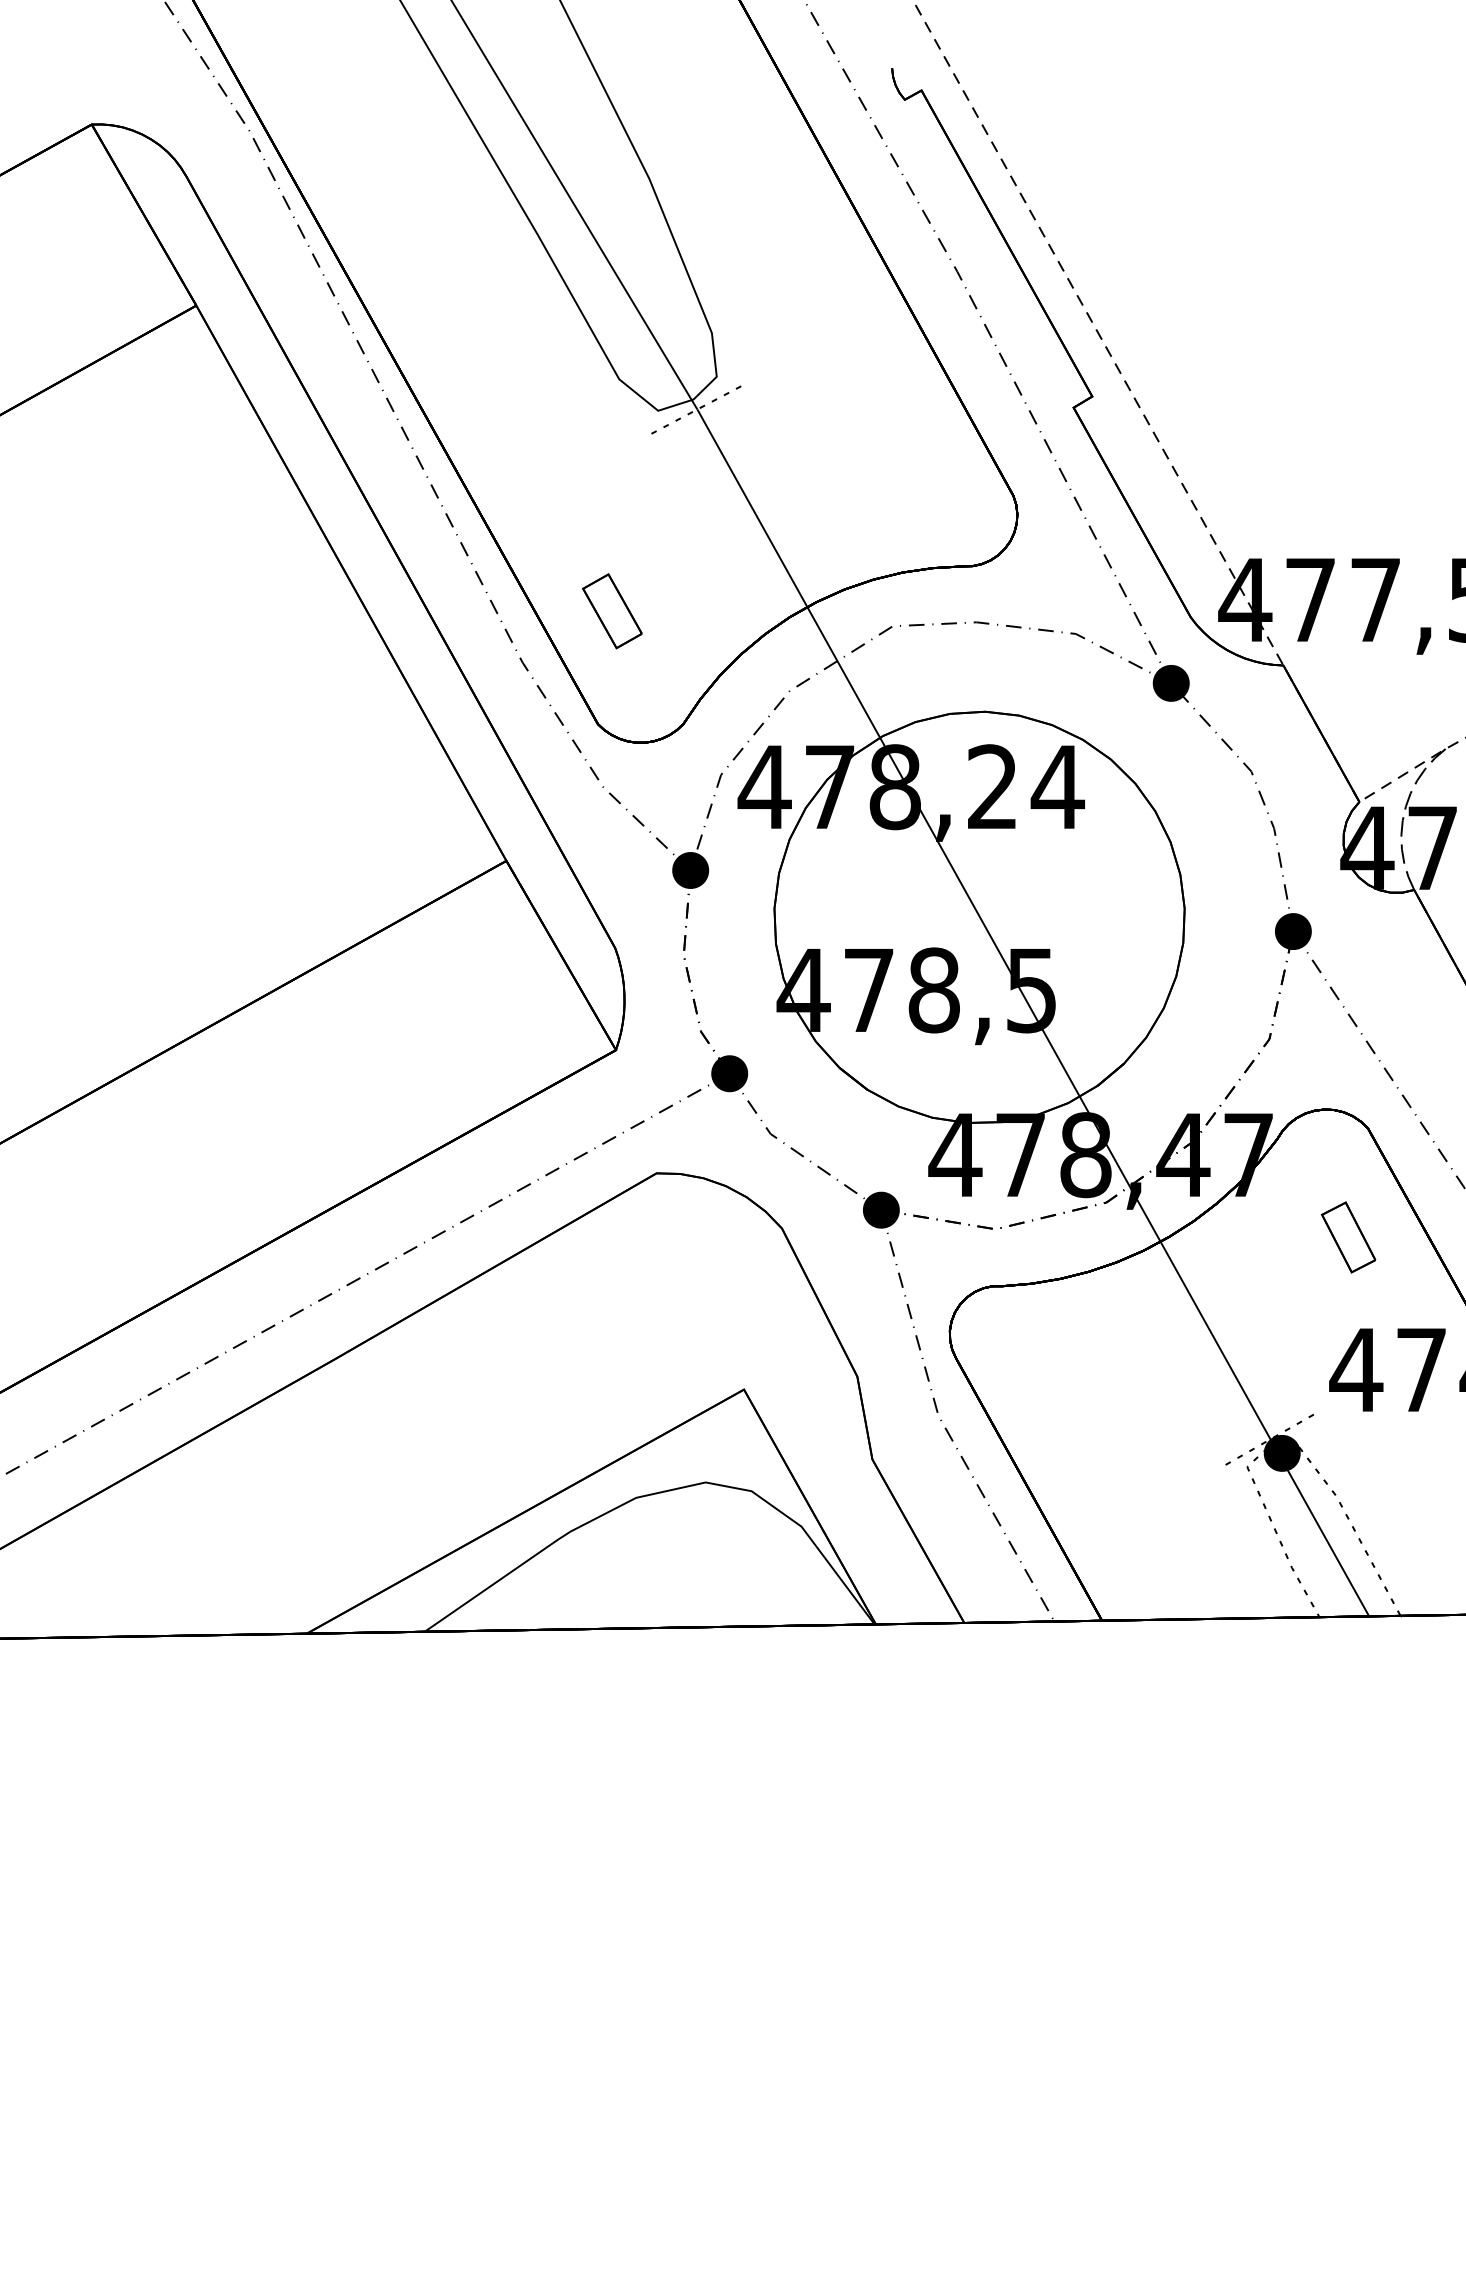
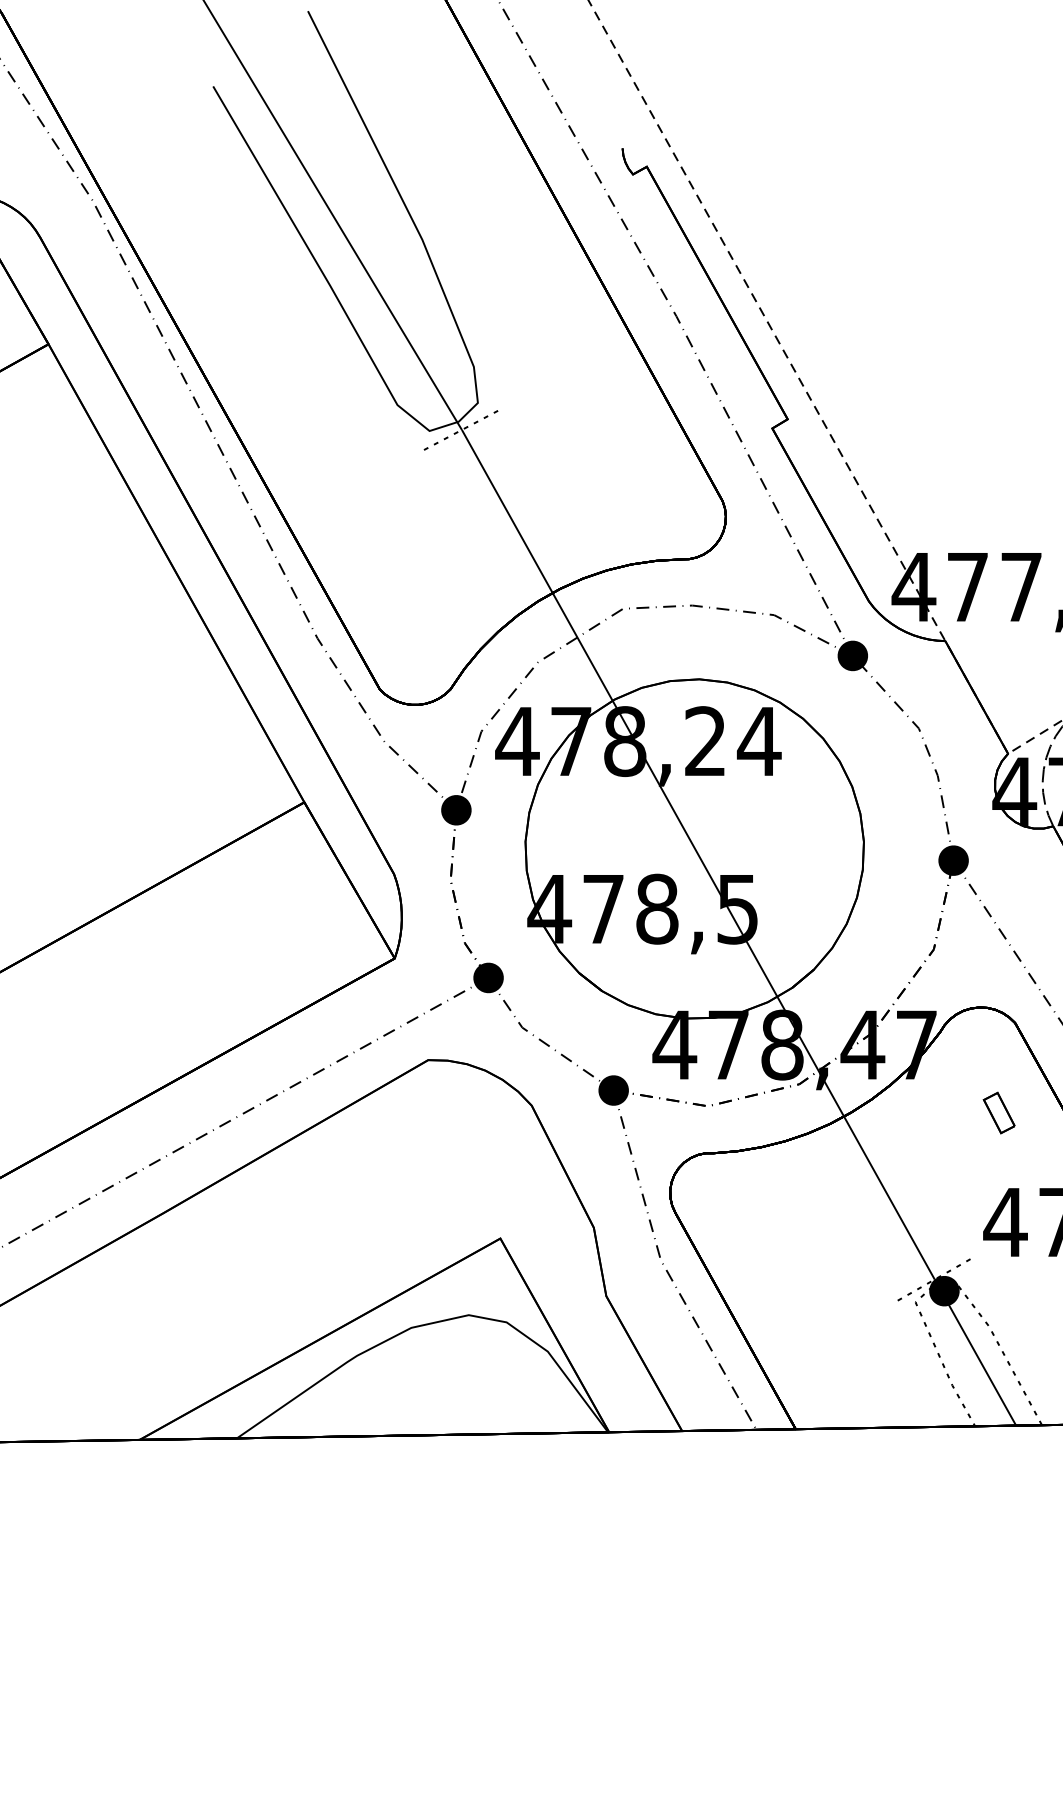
part: (612, 611) -> (391, 596), removed
part: (1348, 1237) -> (999, 1113), size x0.7

